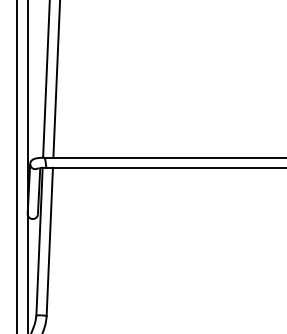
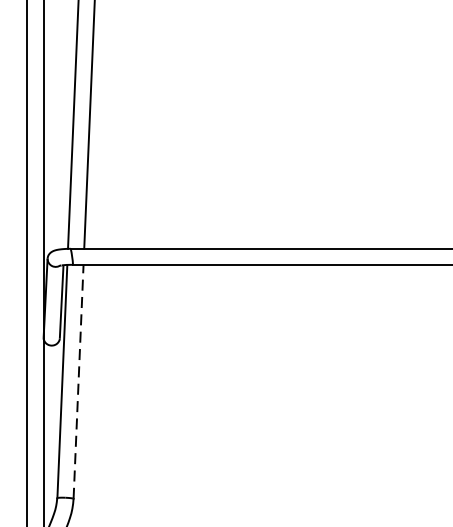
line: (49, 241) -> (78, 381), solid -> dashed

